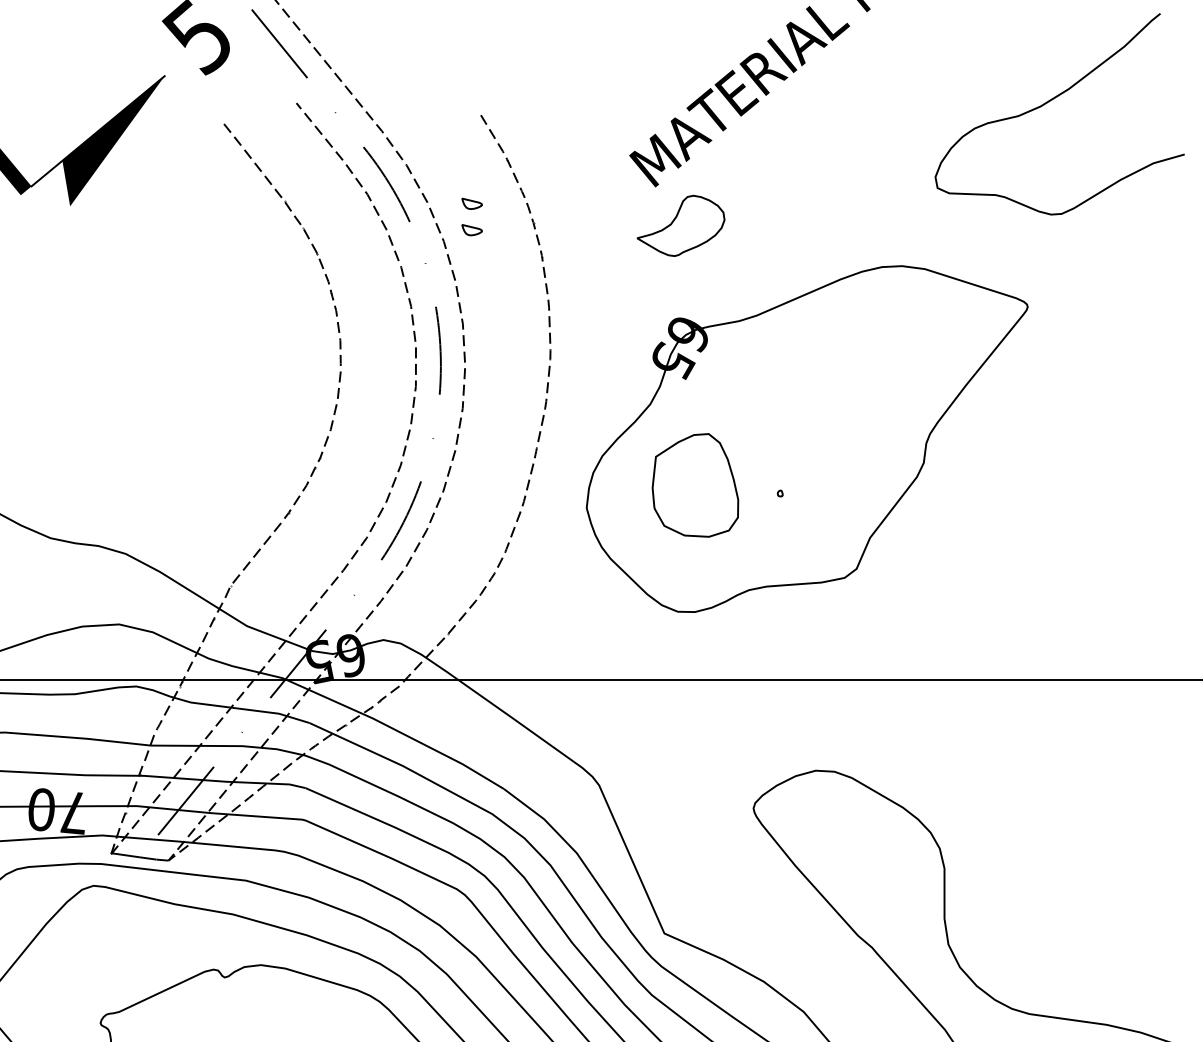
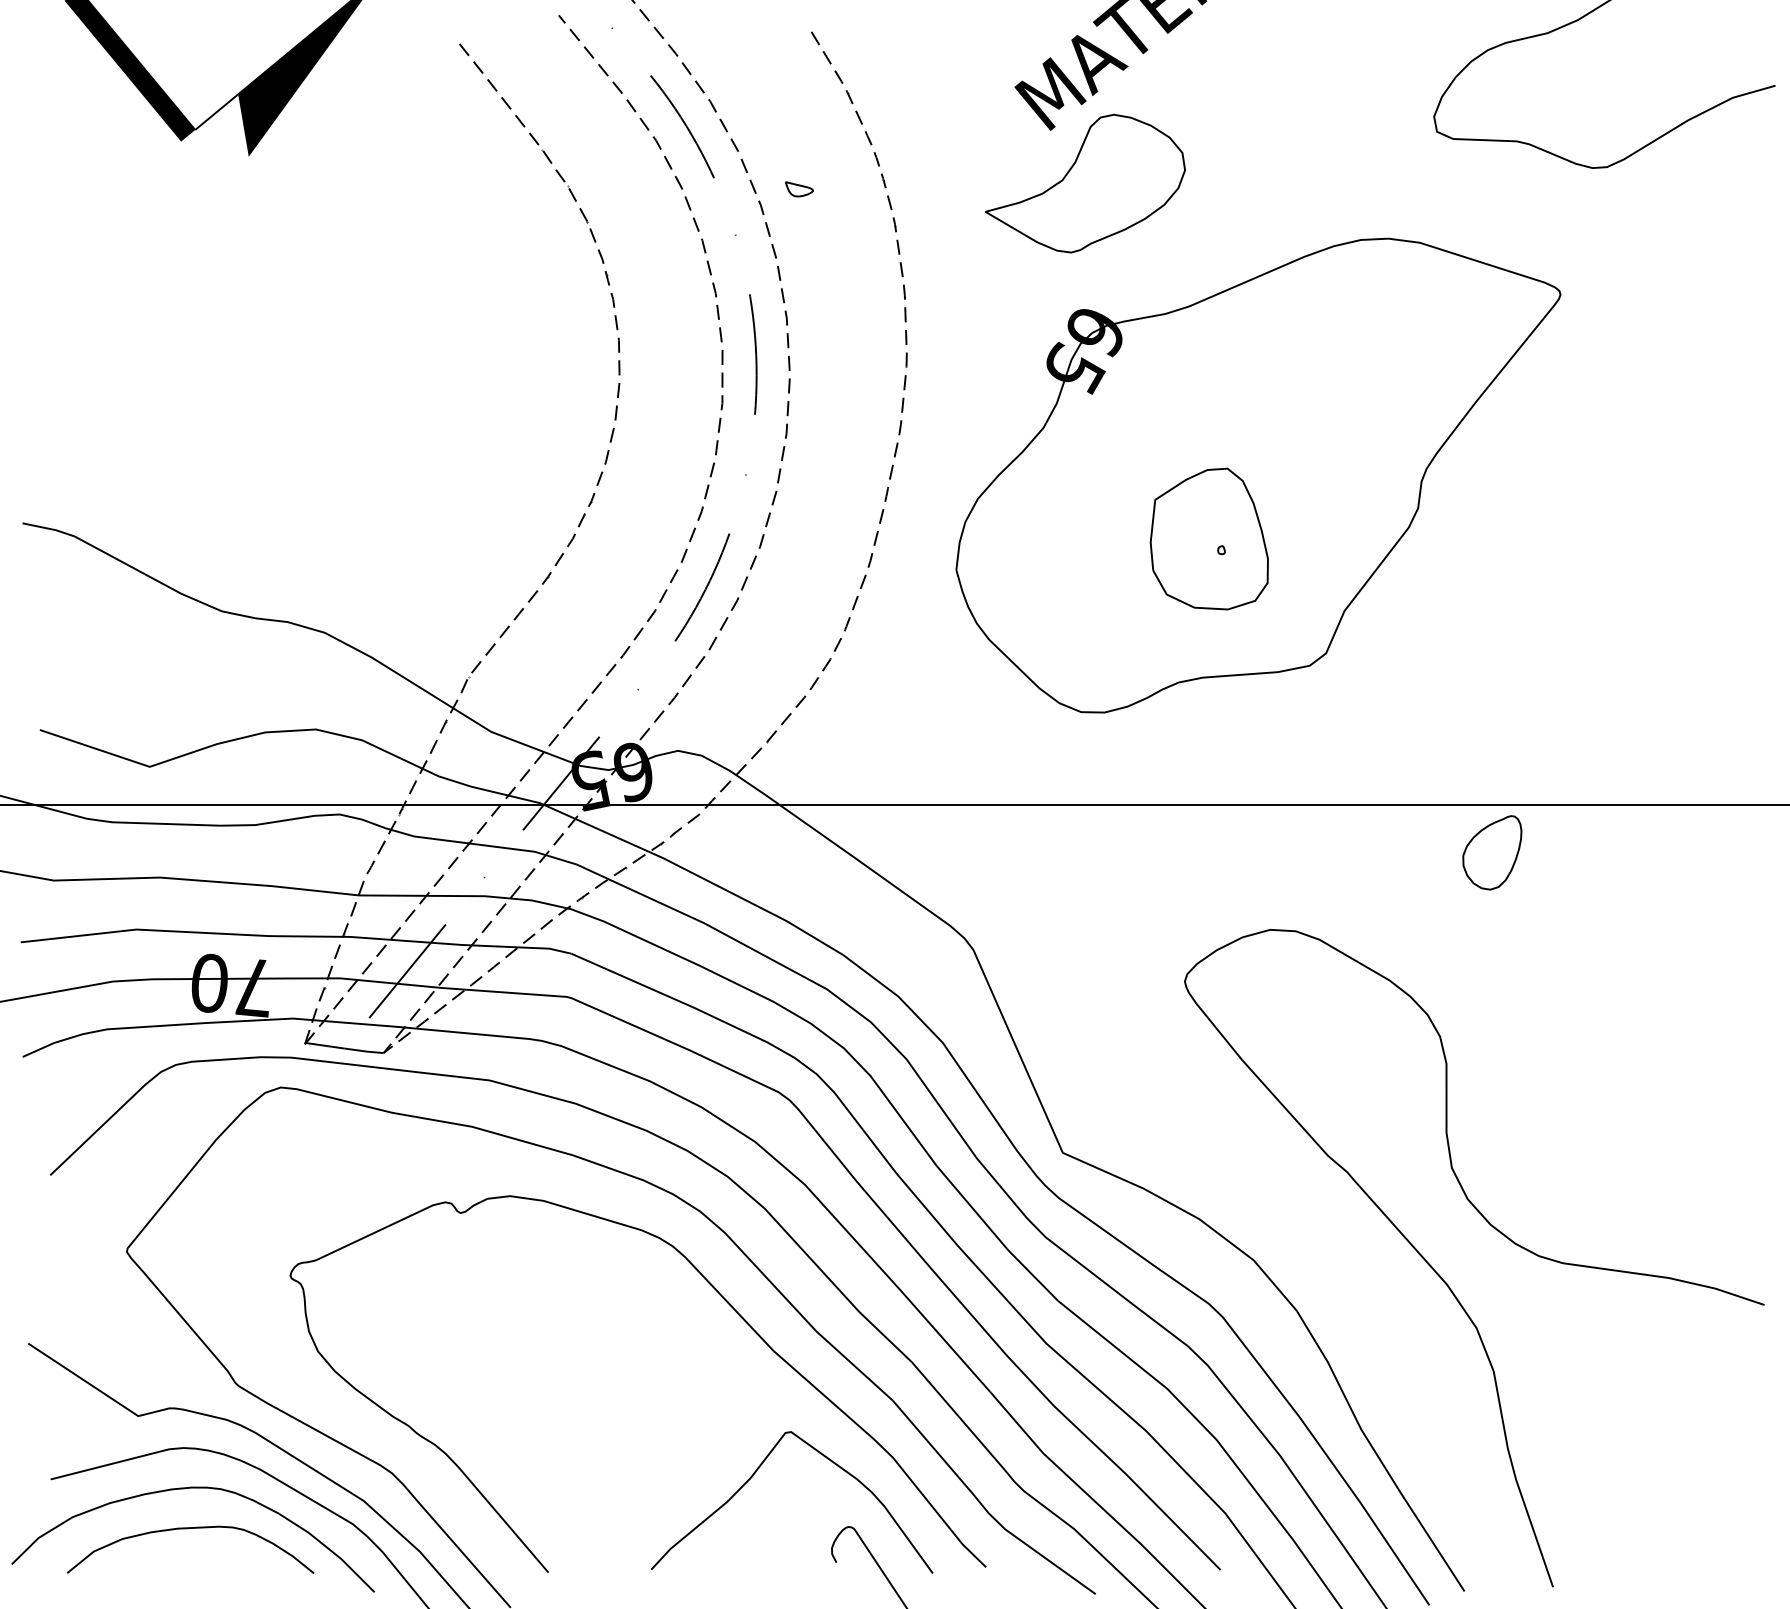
part: (472, 203) -> (799, 153), removed
part: (680, 225) -> (1085, 183), size x1.67
part: (694, 485) -> (1208, 538), moved
part: (978, 714) -> (1492, 852), added

